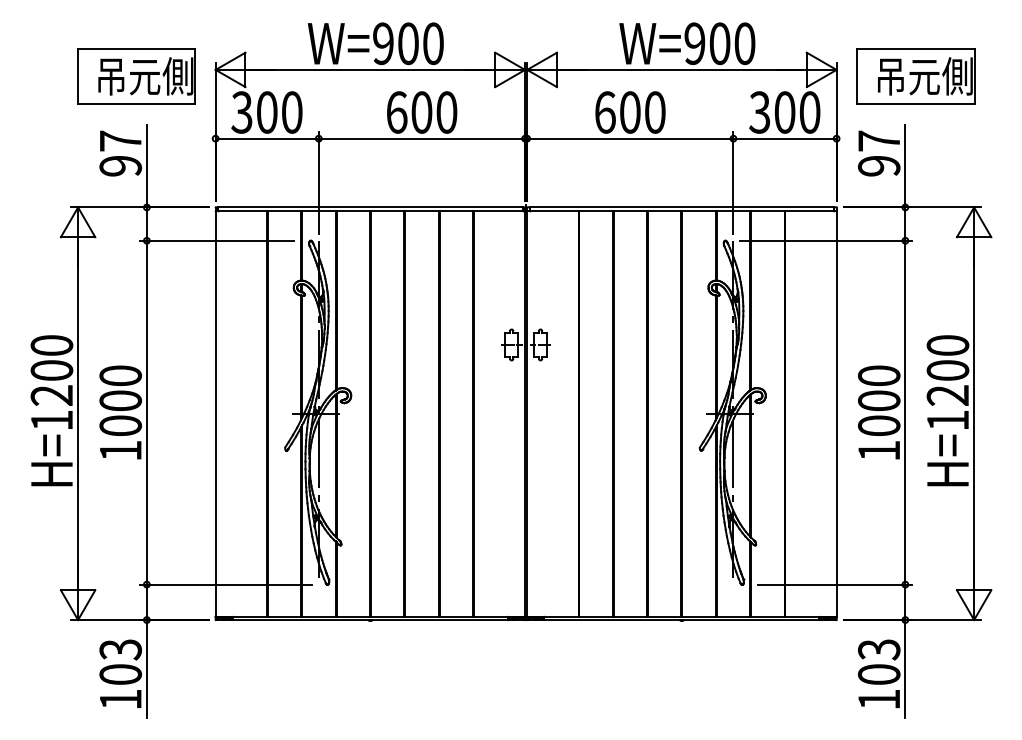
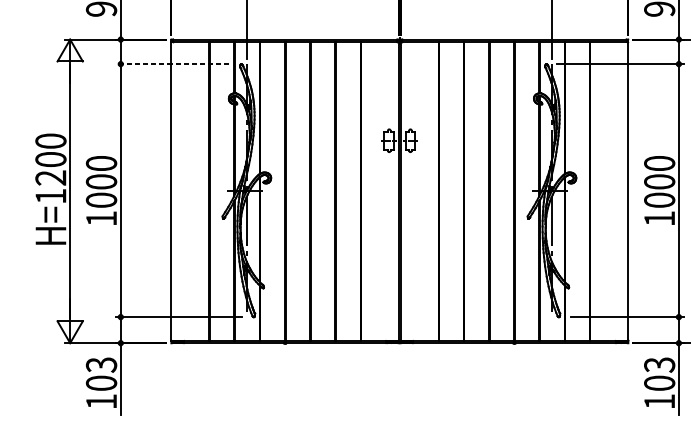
line: (216, 240) -> (172, 63), solid -> dashed

